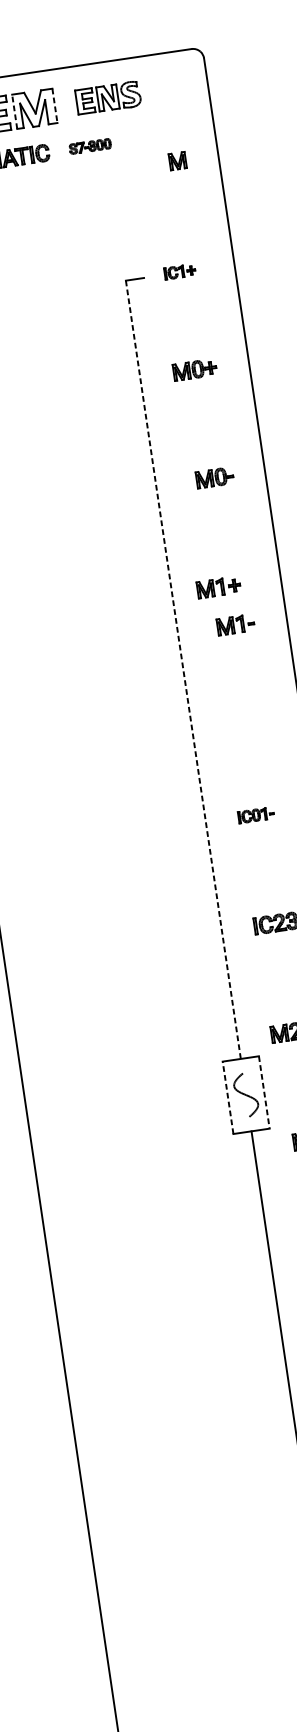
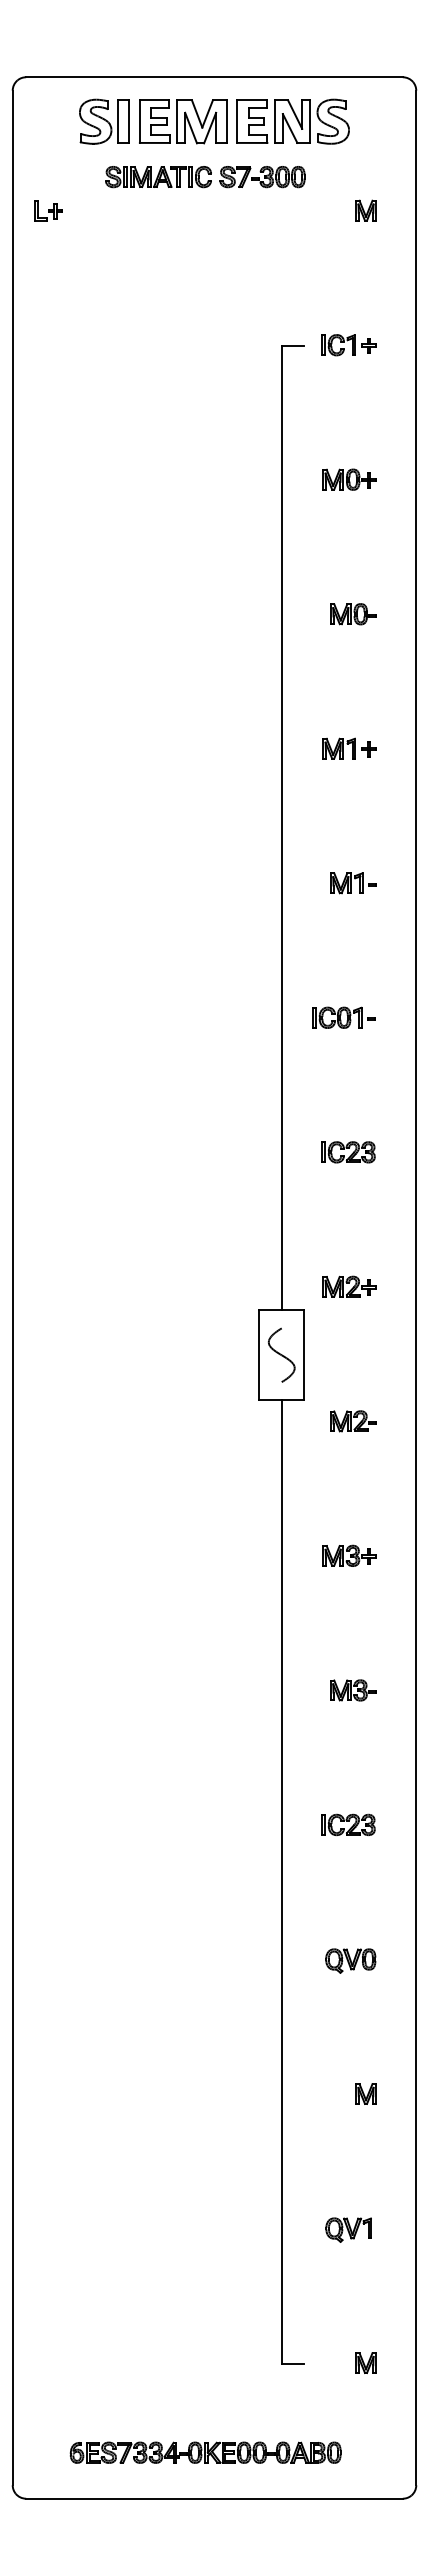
part: (107, 97) -> (292, 121), size x1.43
line: (54, 106) -> (226, 122), dashed -> solid
line: (14, 111) -> (177, 121), dashed -> solid
part: (90, 146) -> (262, 177), size x1.67
part: (179, 272) -> (348, 345), size x1.43
part: (194, 369) -> (349, 479), moved
part: (215, 478) -> (353, 614), moved
part: (218, 587) -> (349, 748), moved
part: (235, 625) -> (353, 883), moved
line: (183, 669) -> (281, 828), dashed -> solid
part: (255, 815) -> (343, 1017), size x1.43
line: (264, 1092) -> (304, 1355), dashed -> solid
line: (228, 1097) -> (259, 1355), dashed -> solid

